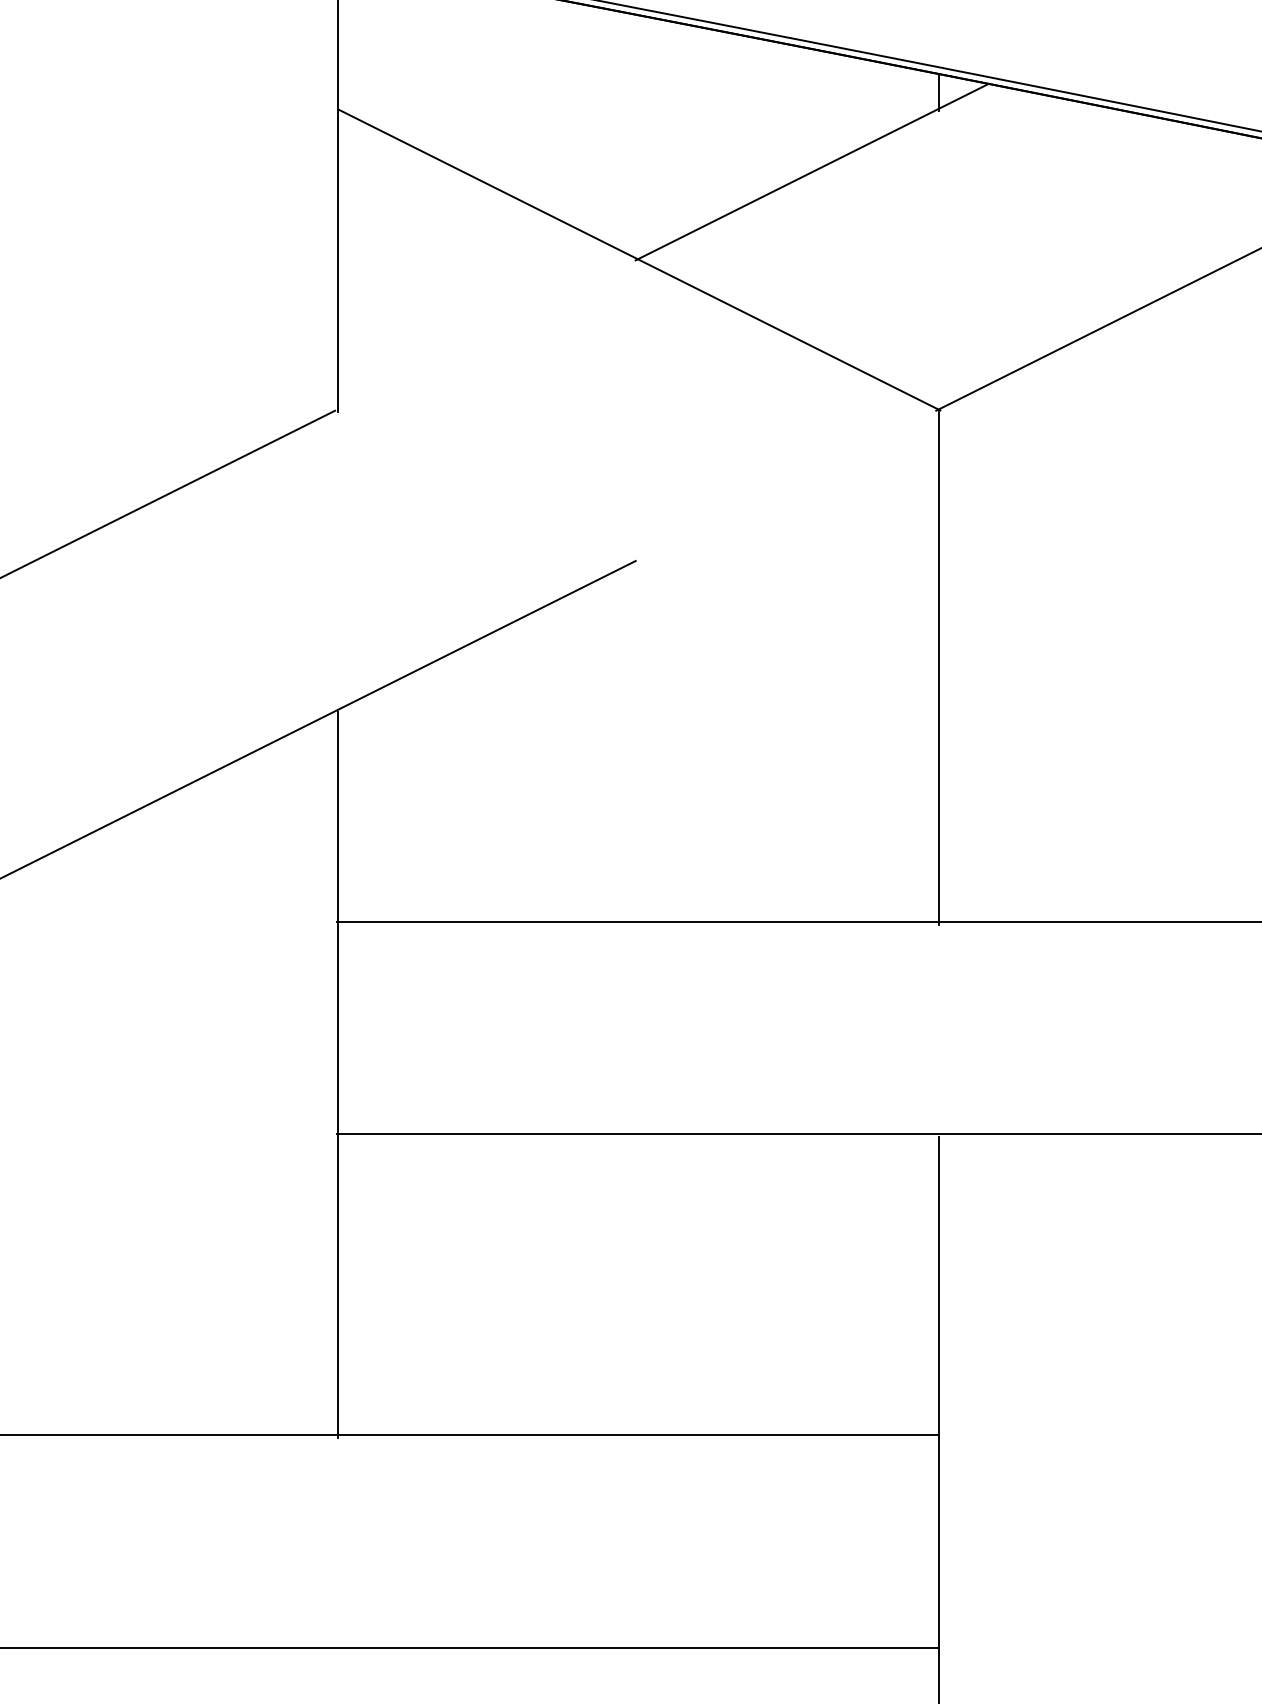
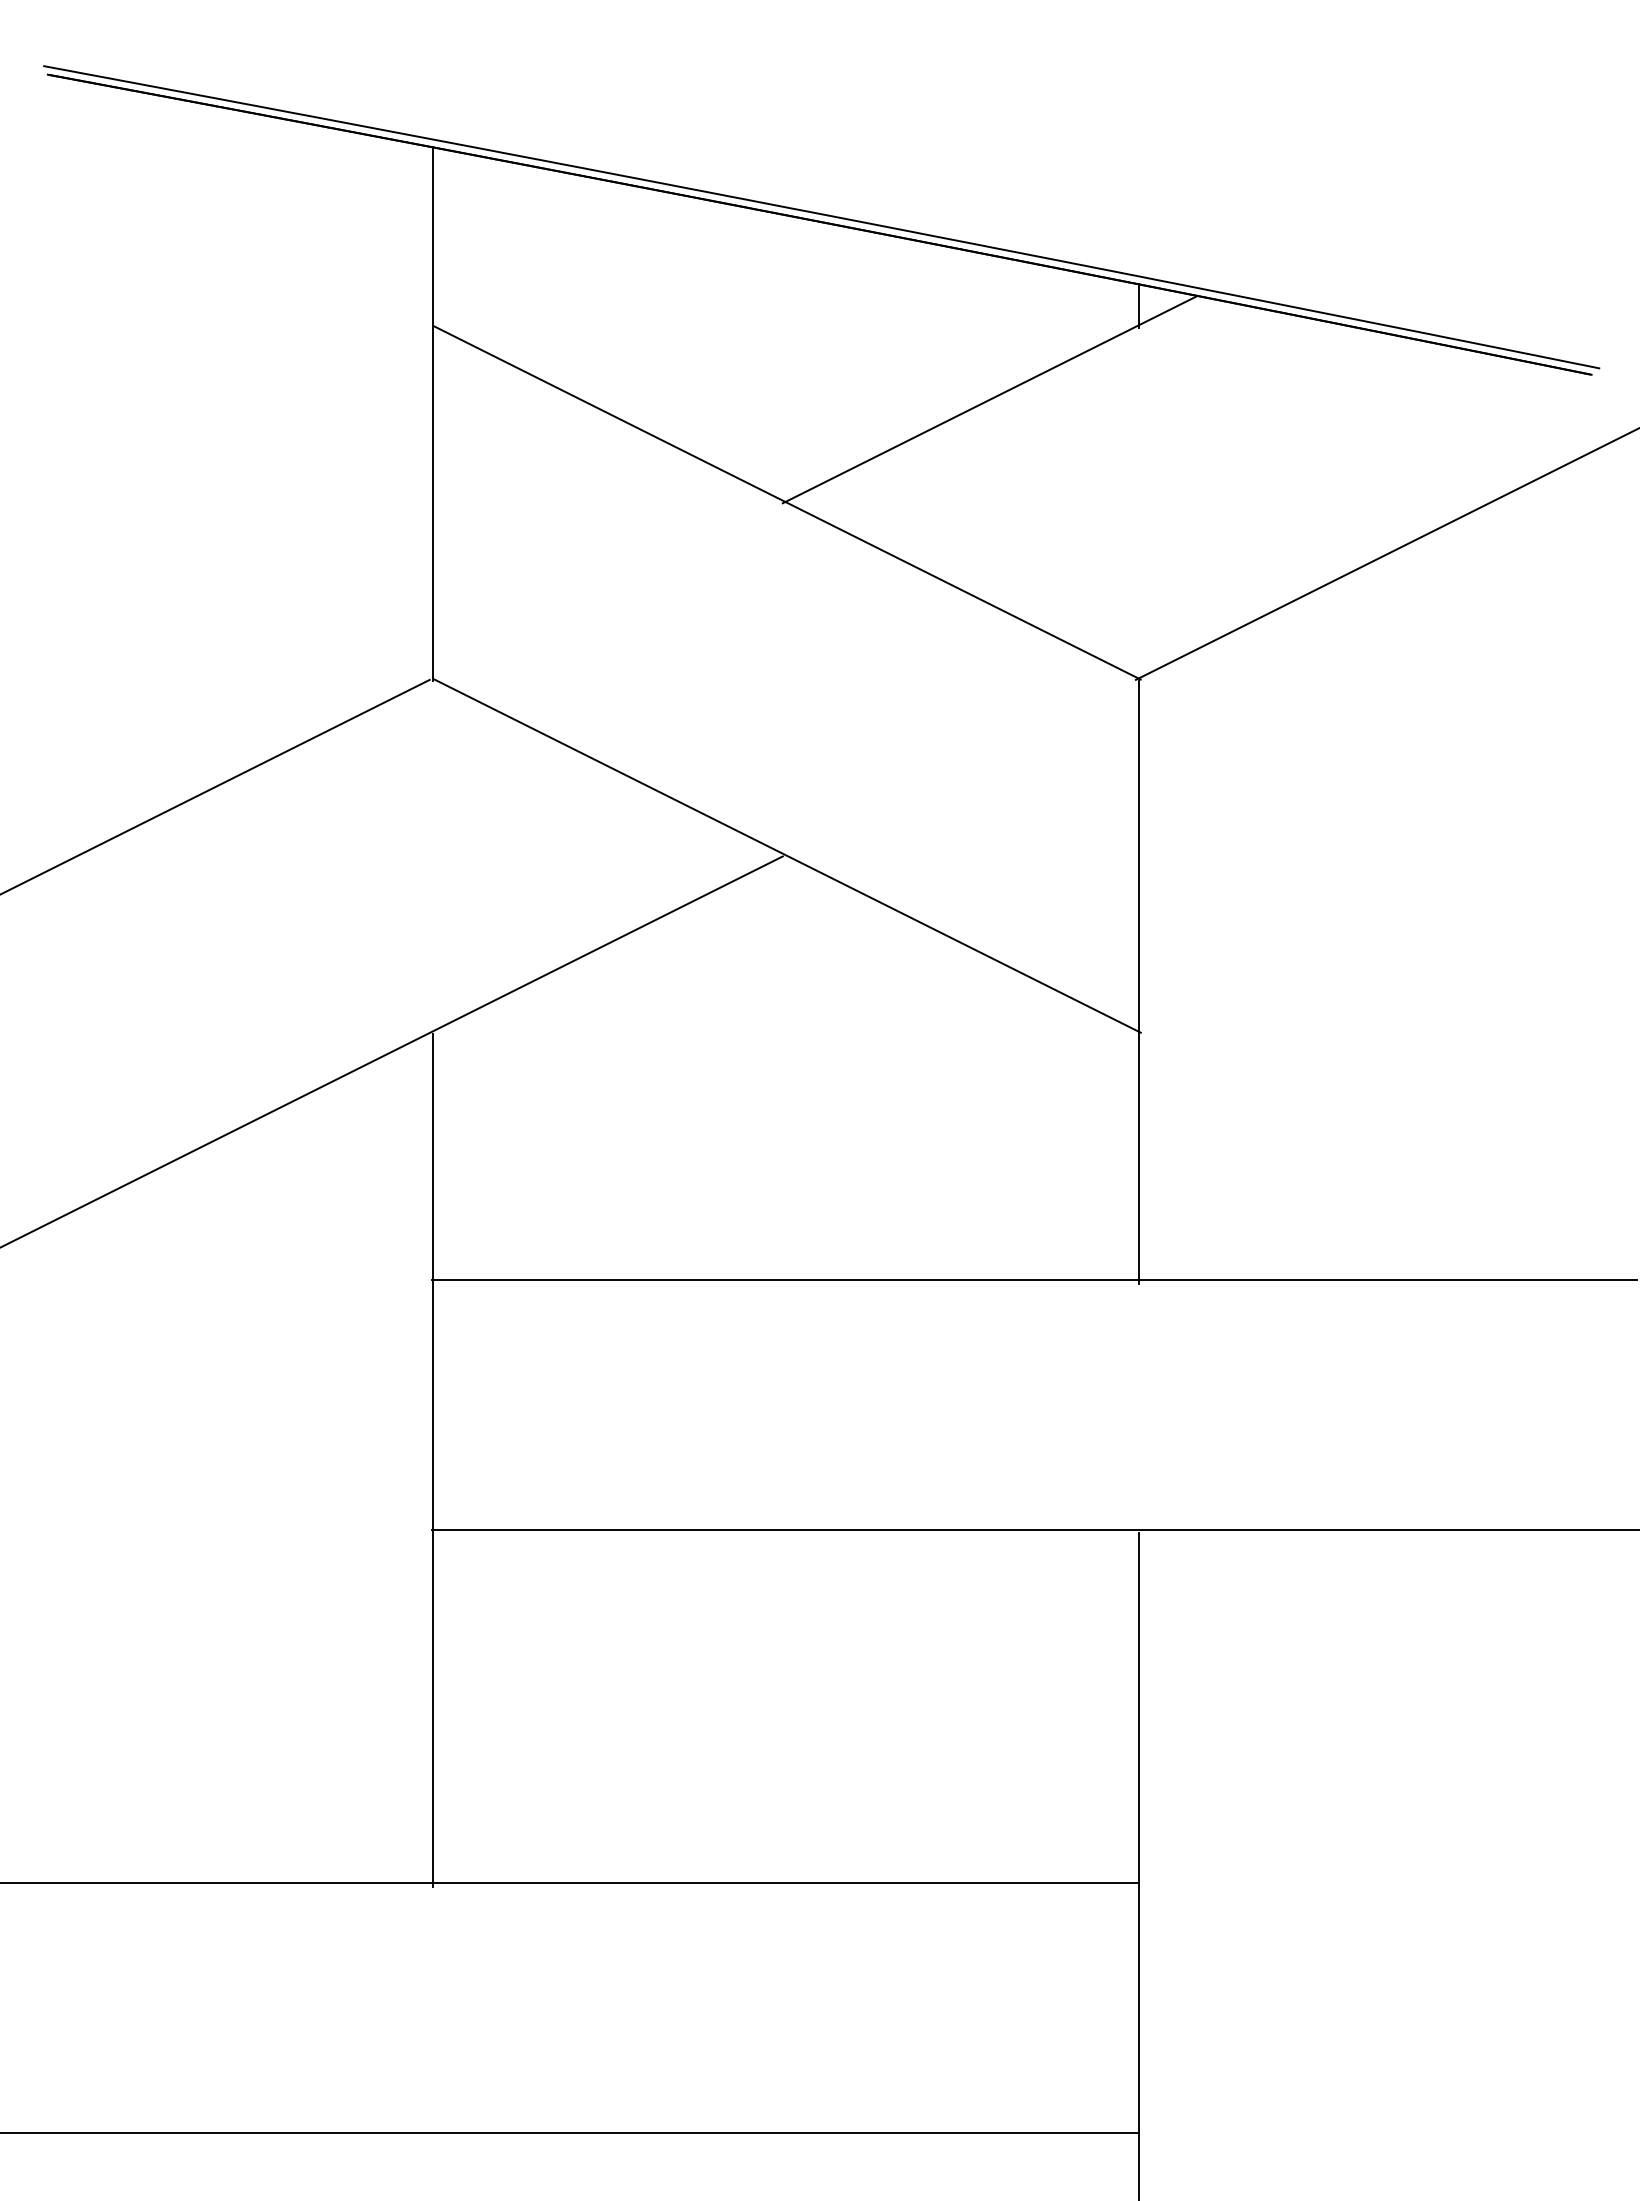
line: (639, 560) -> (787, 855), added

